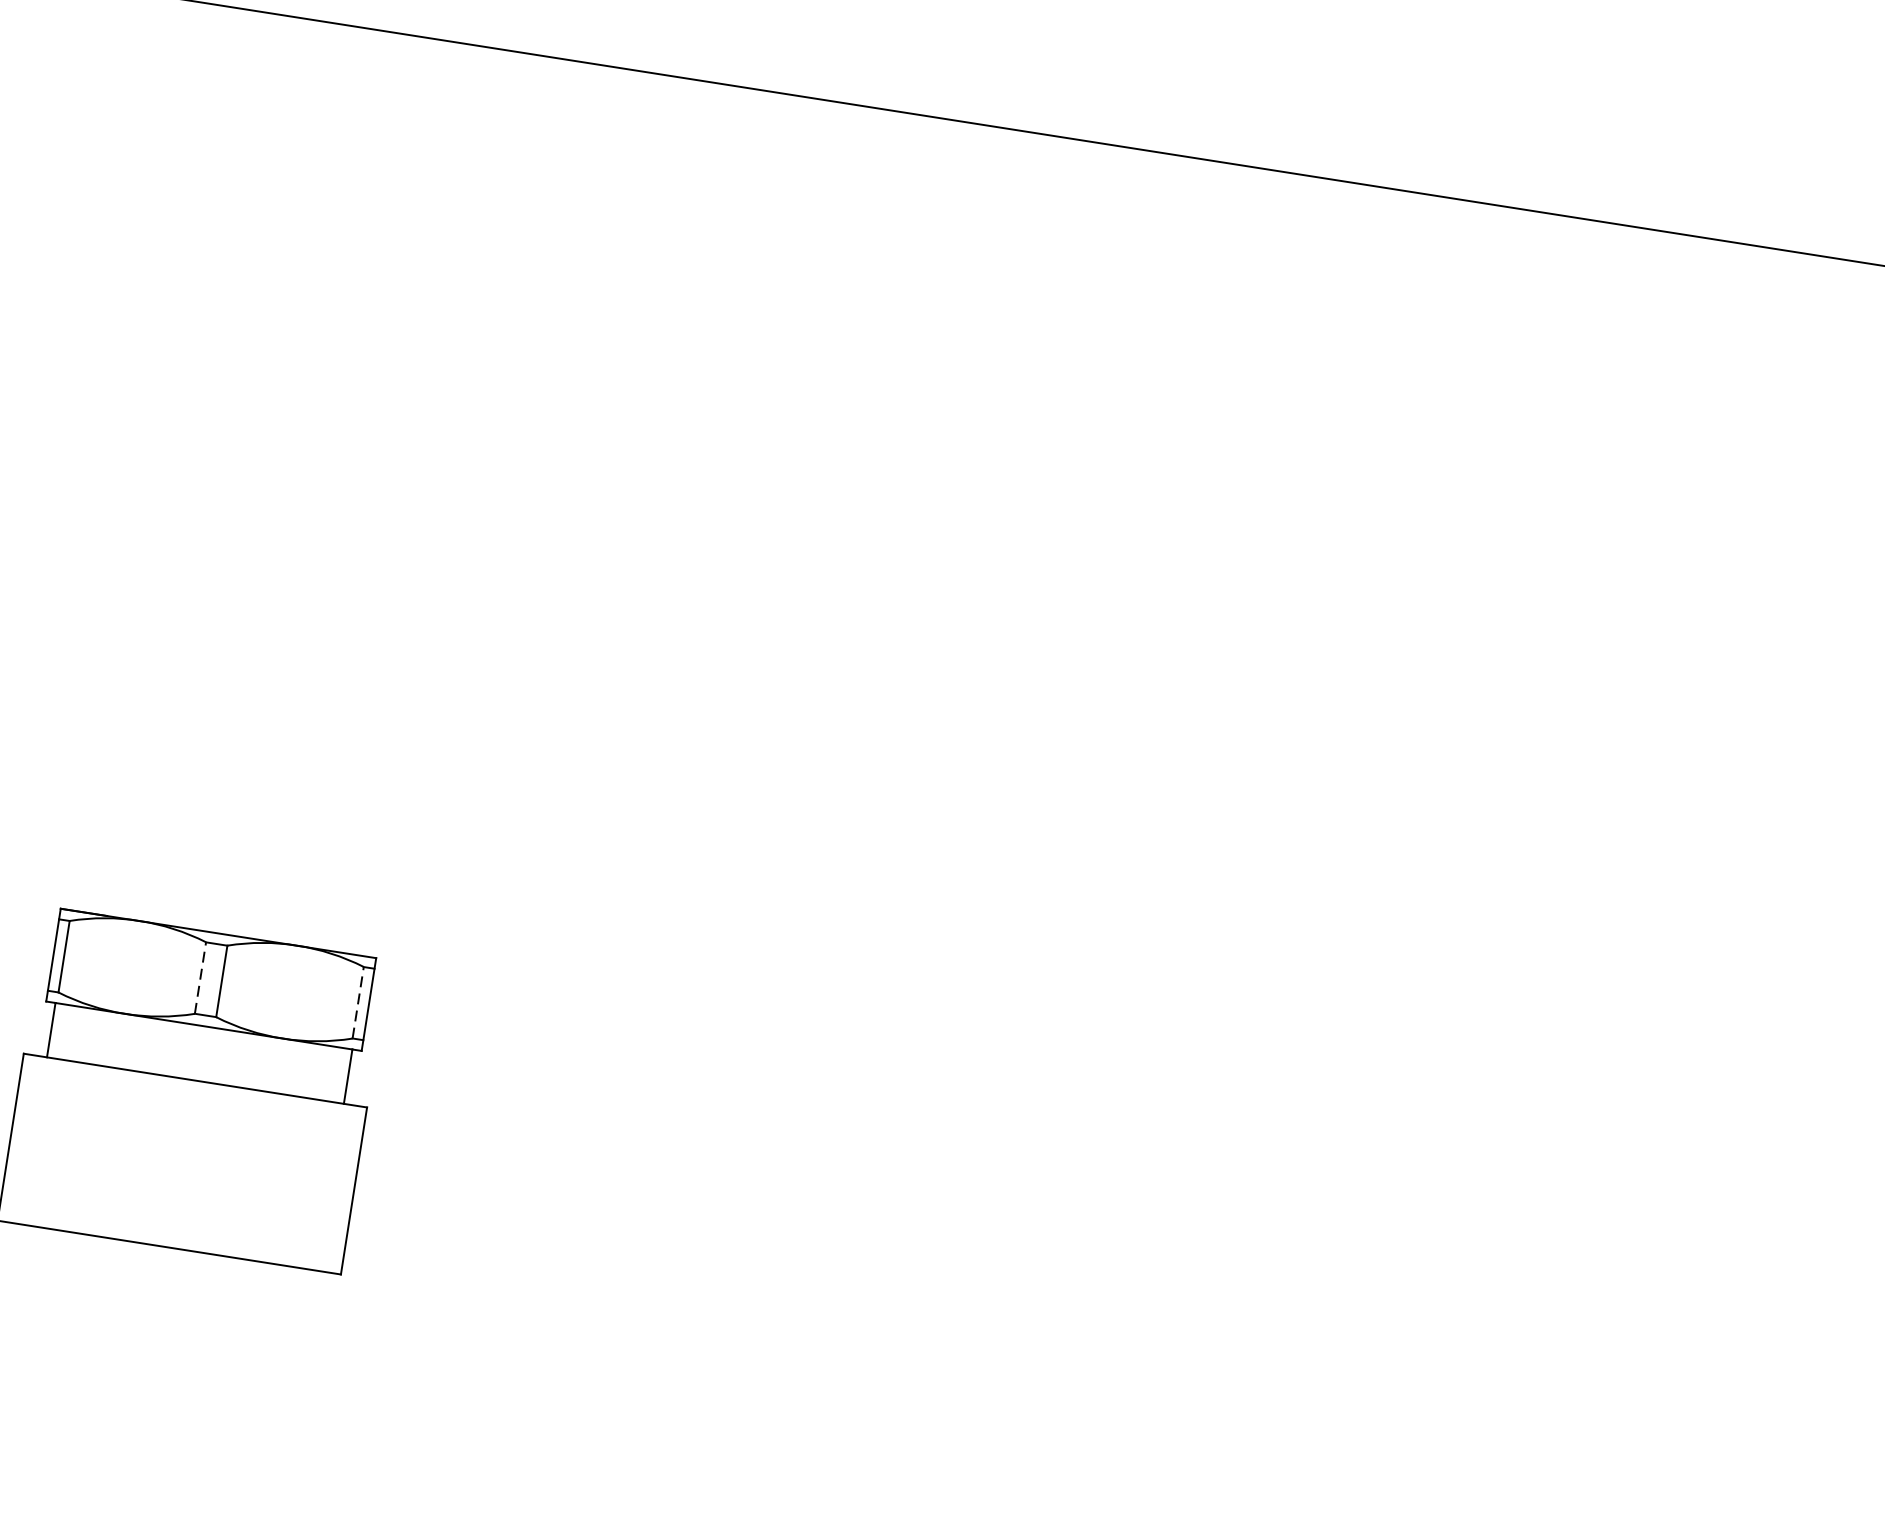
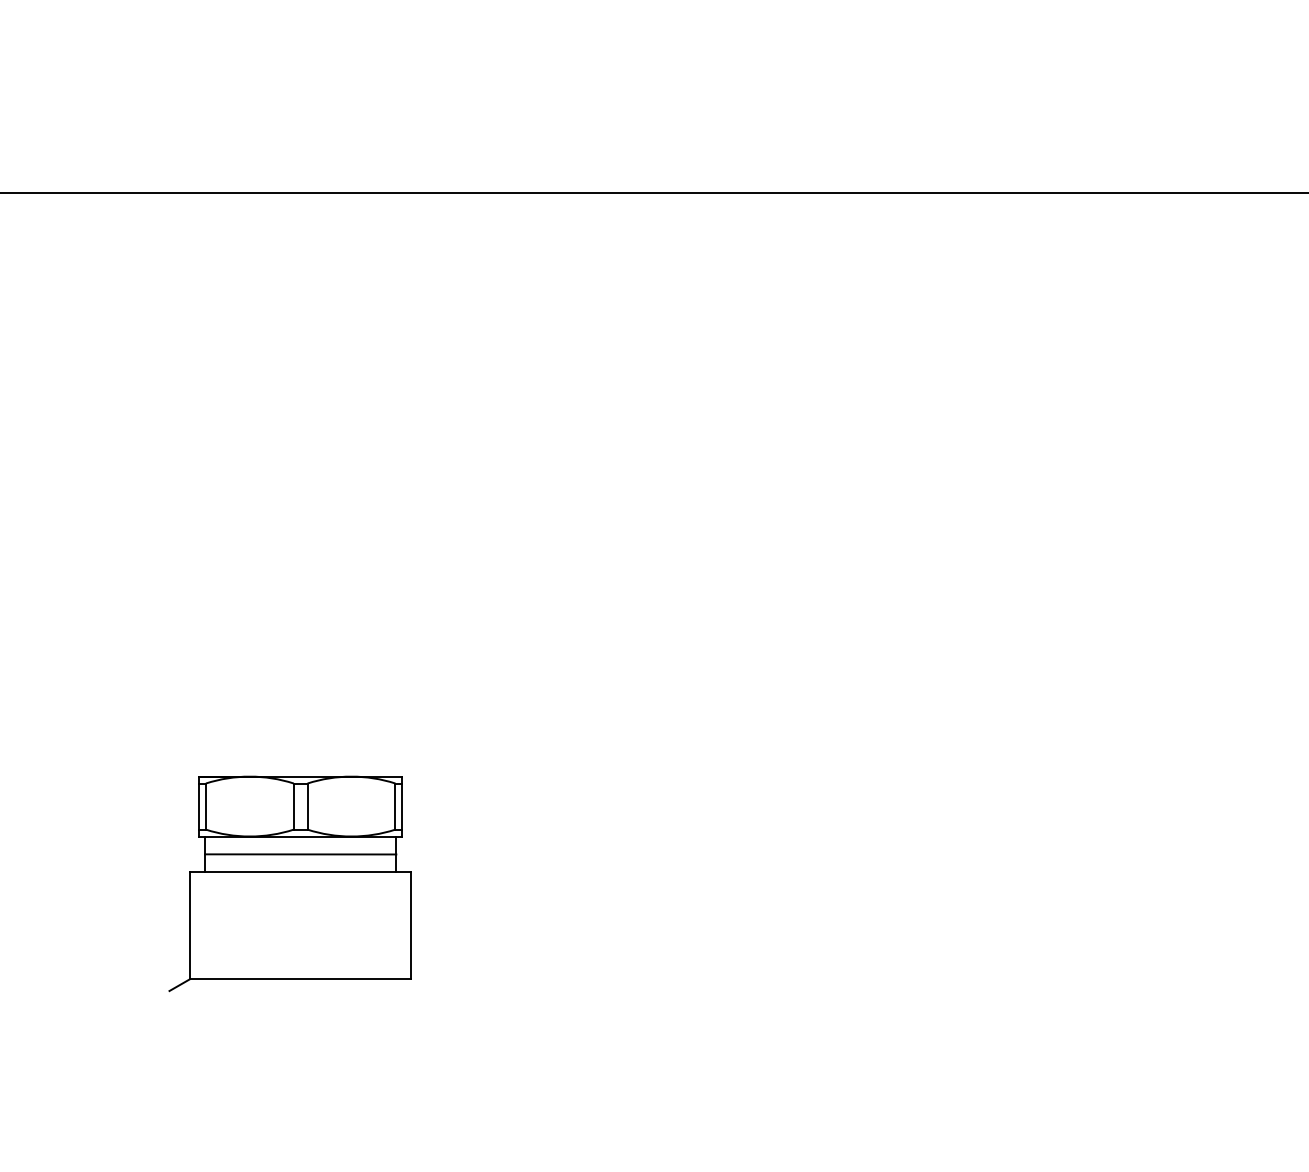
line: (200, 977) -> (293, 806), dashed -> solid
line: (358, 1002) -> (395, 806), dashed -> solid
line: (199, 1054) -> (300, 854), added

